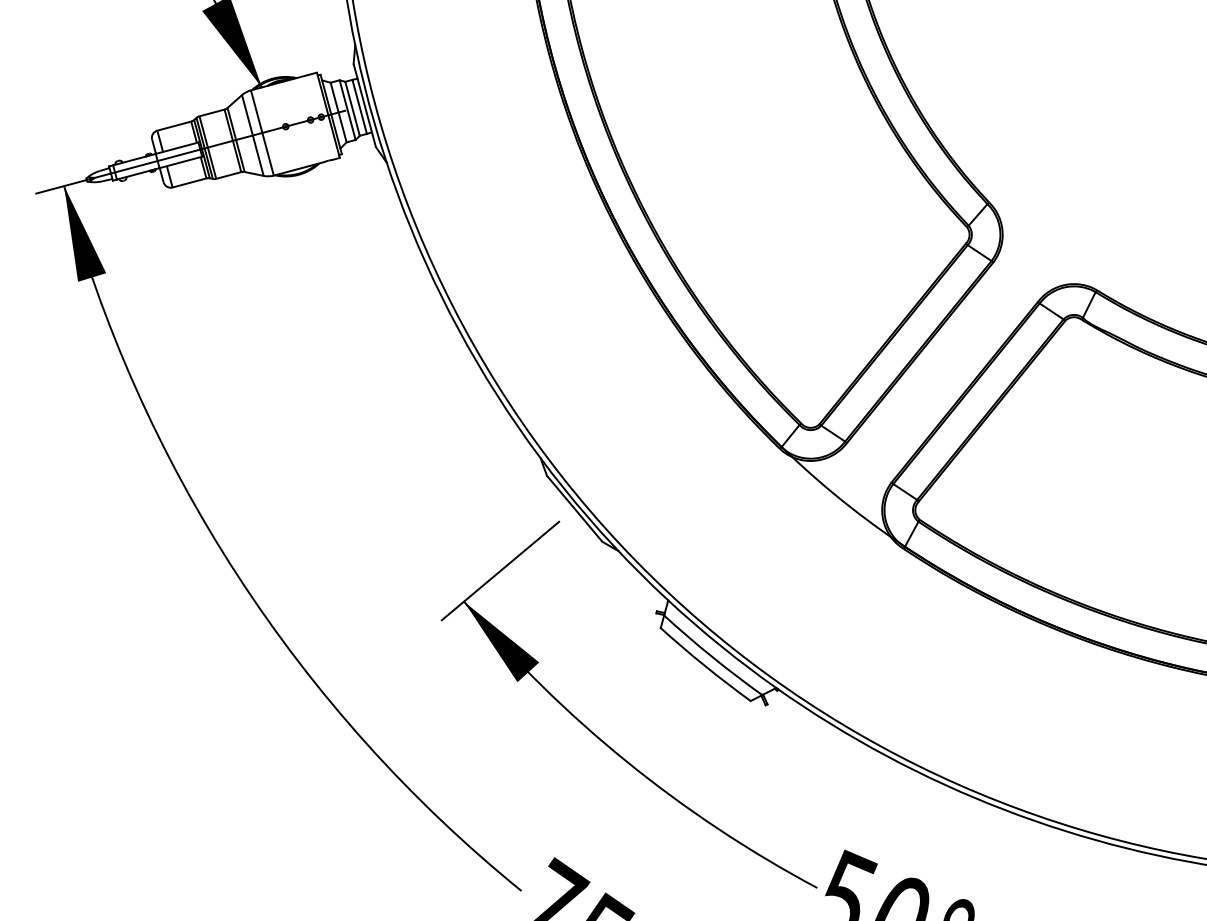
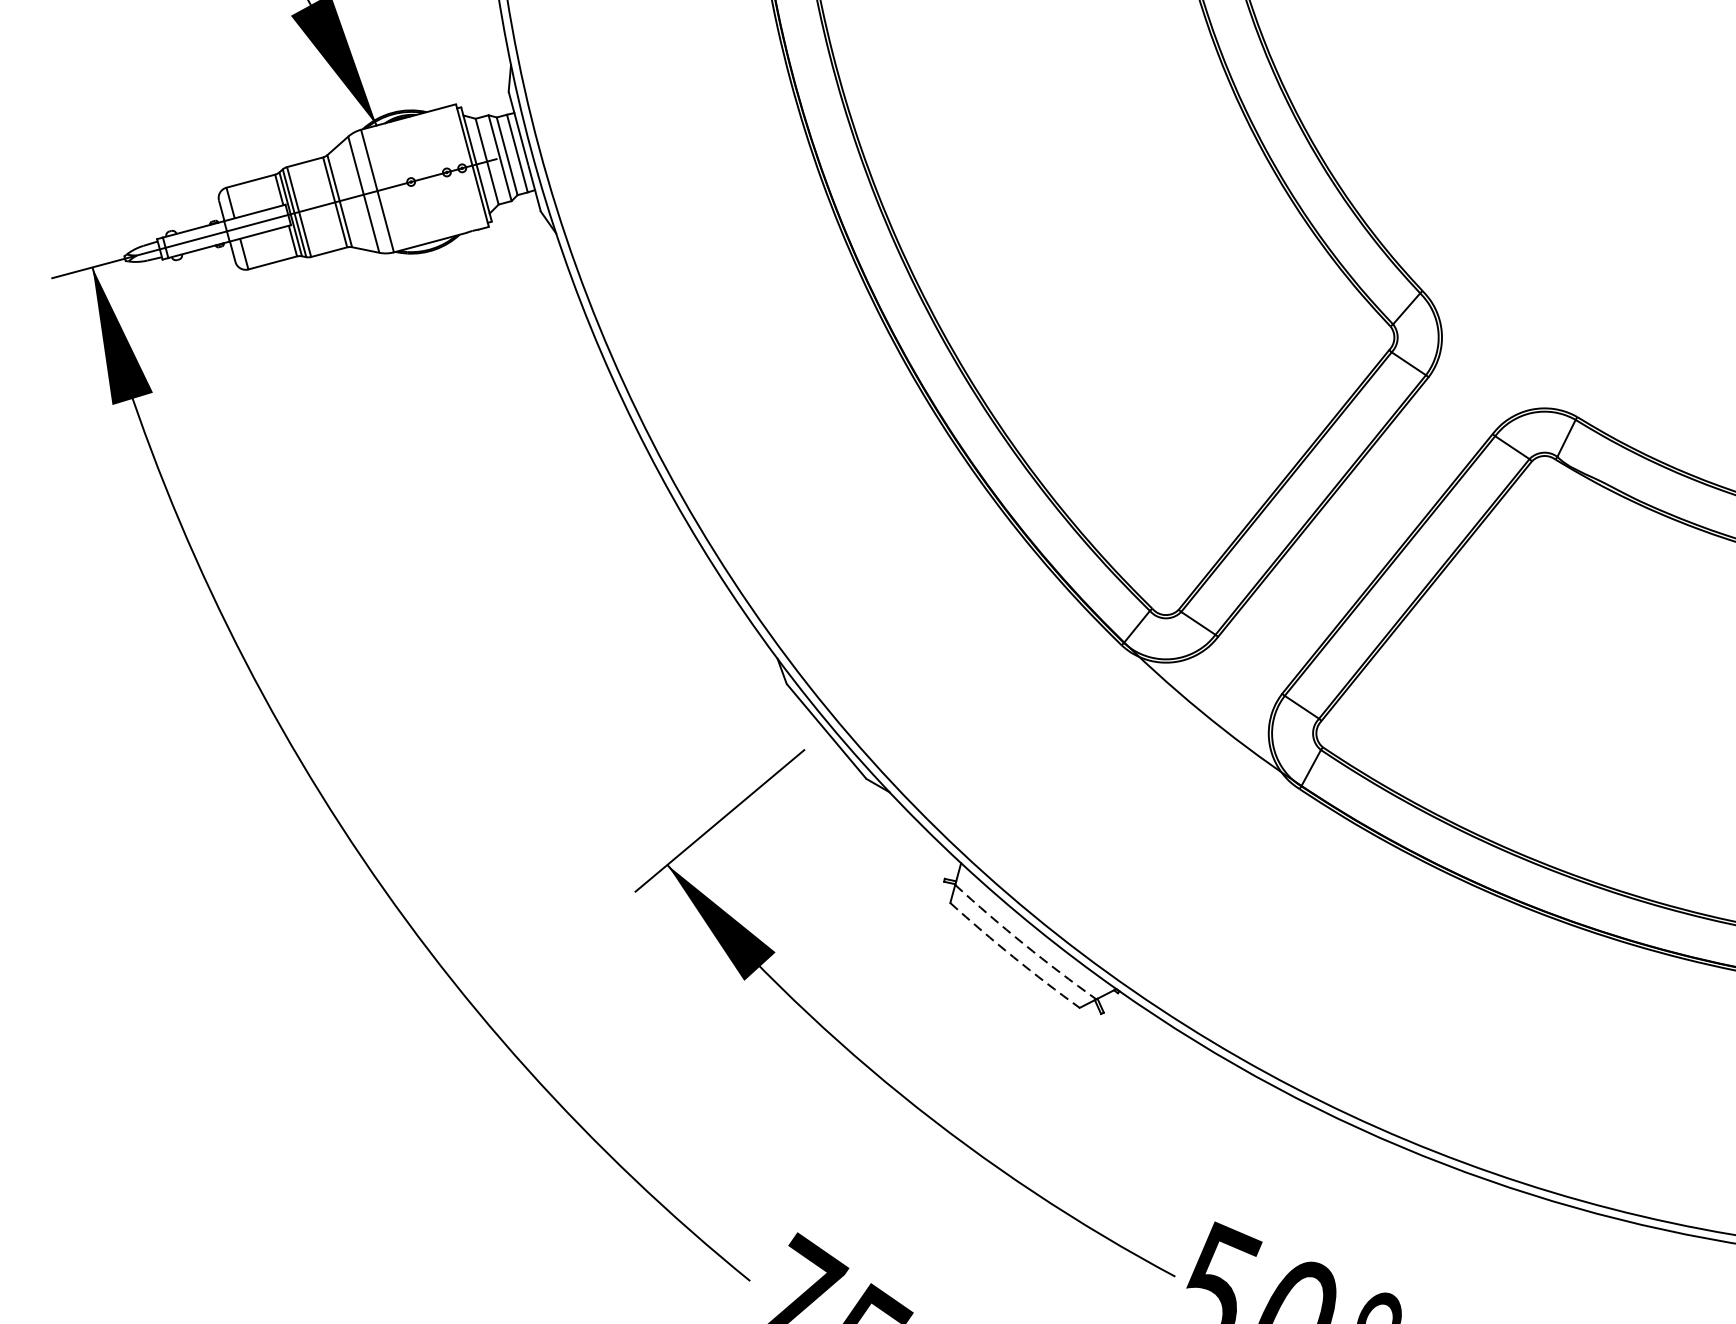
arc: (712, 656) -> (1024, 943), solid -> dashed
arc: (704, 665) -> (1013, 956), solid -> dashed

